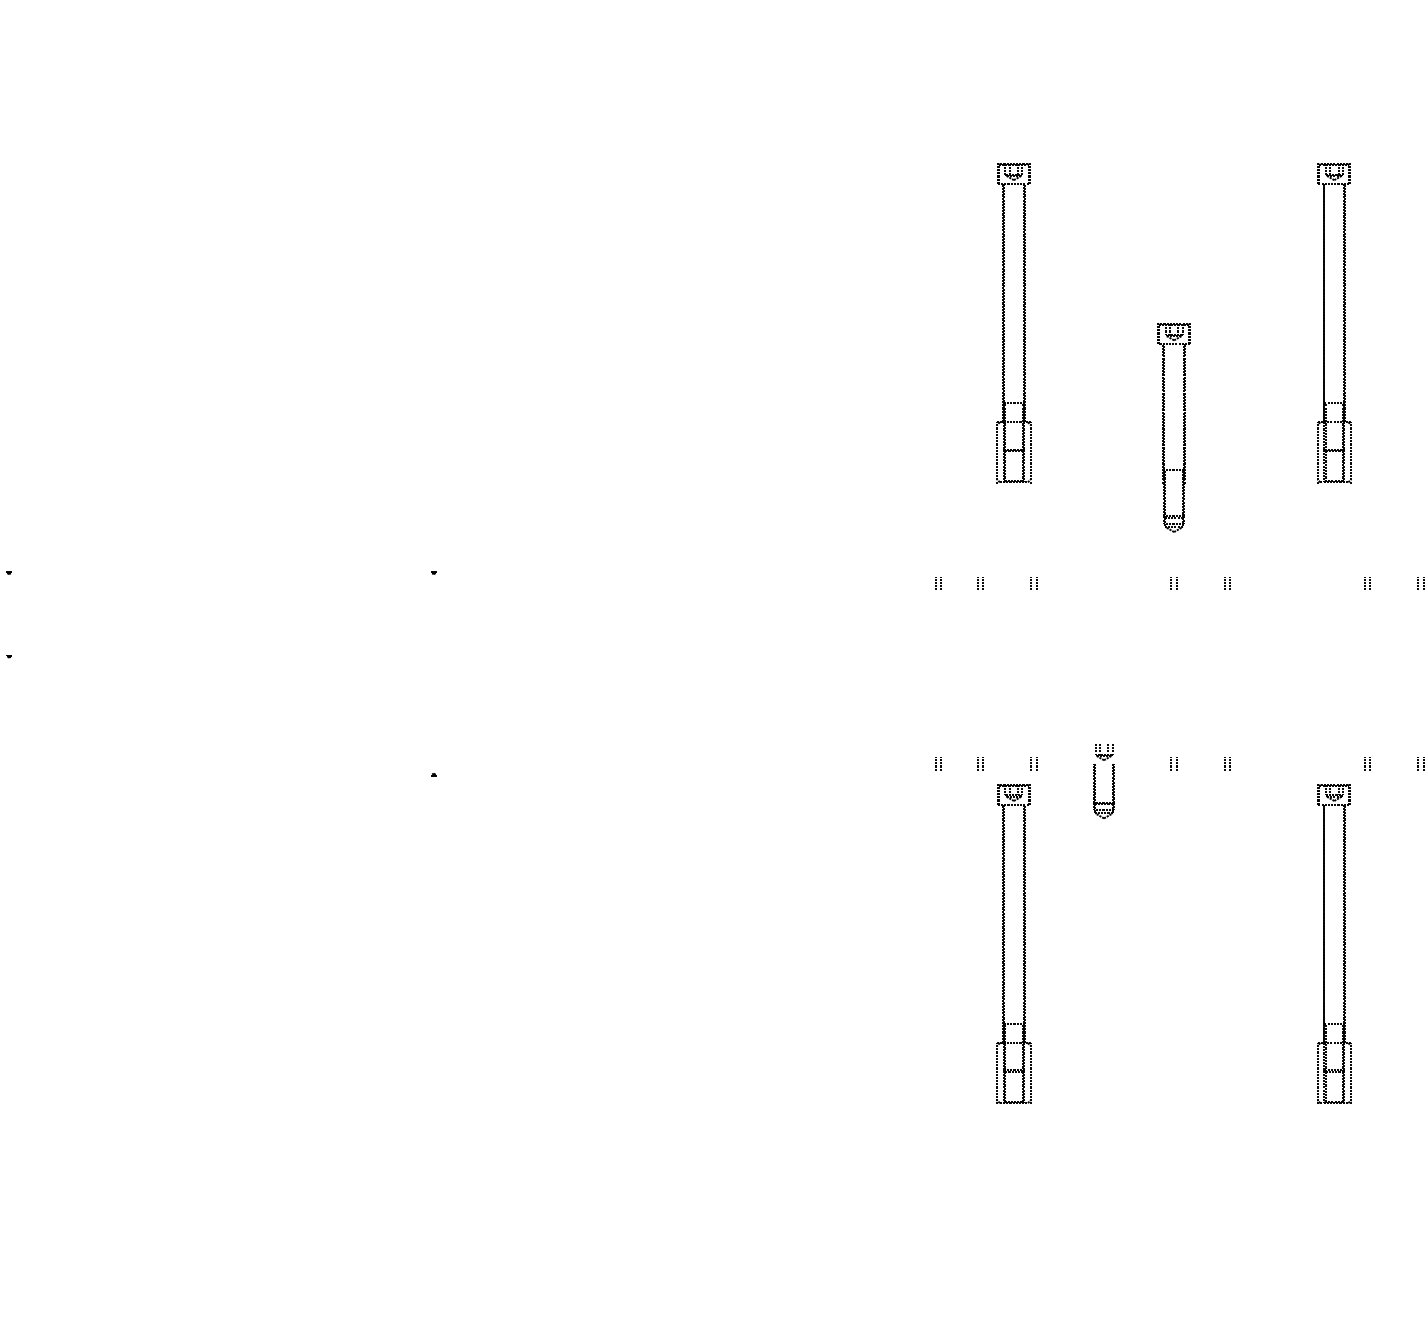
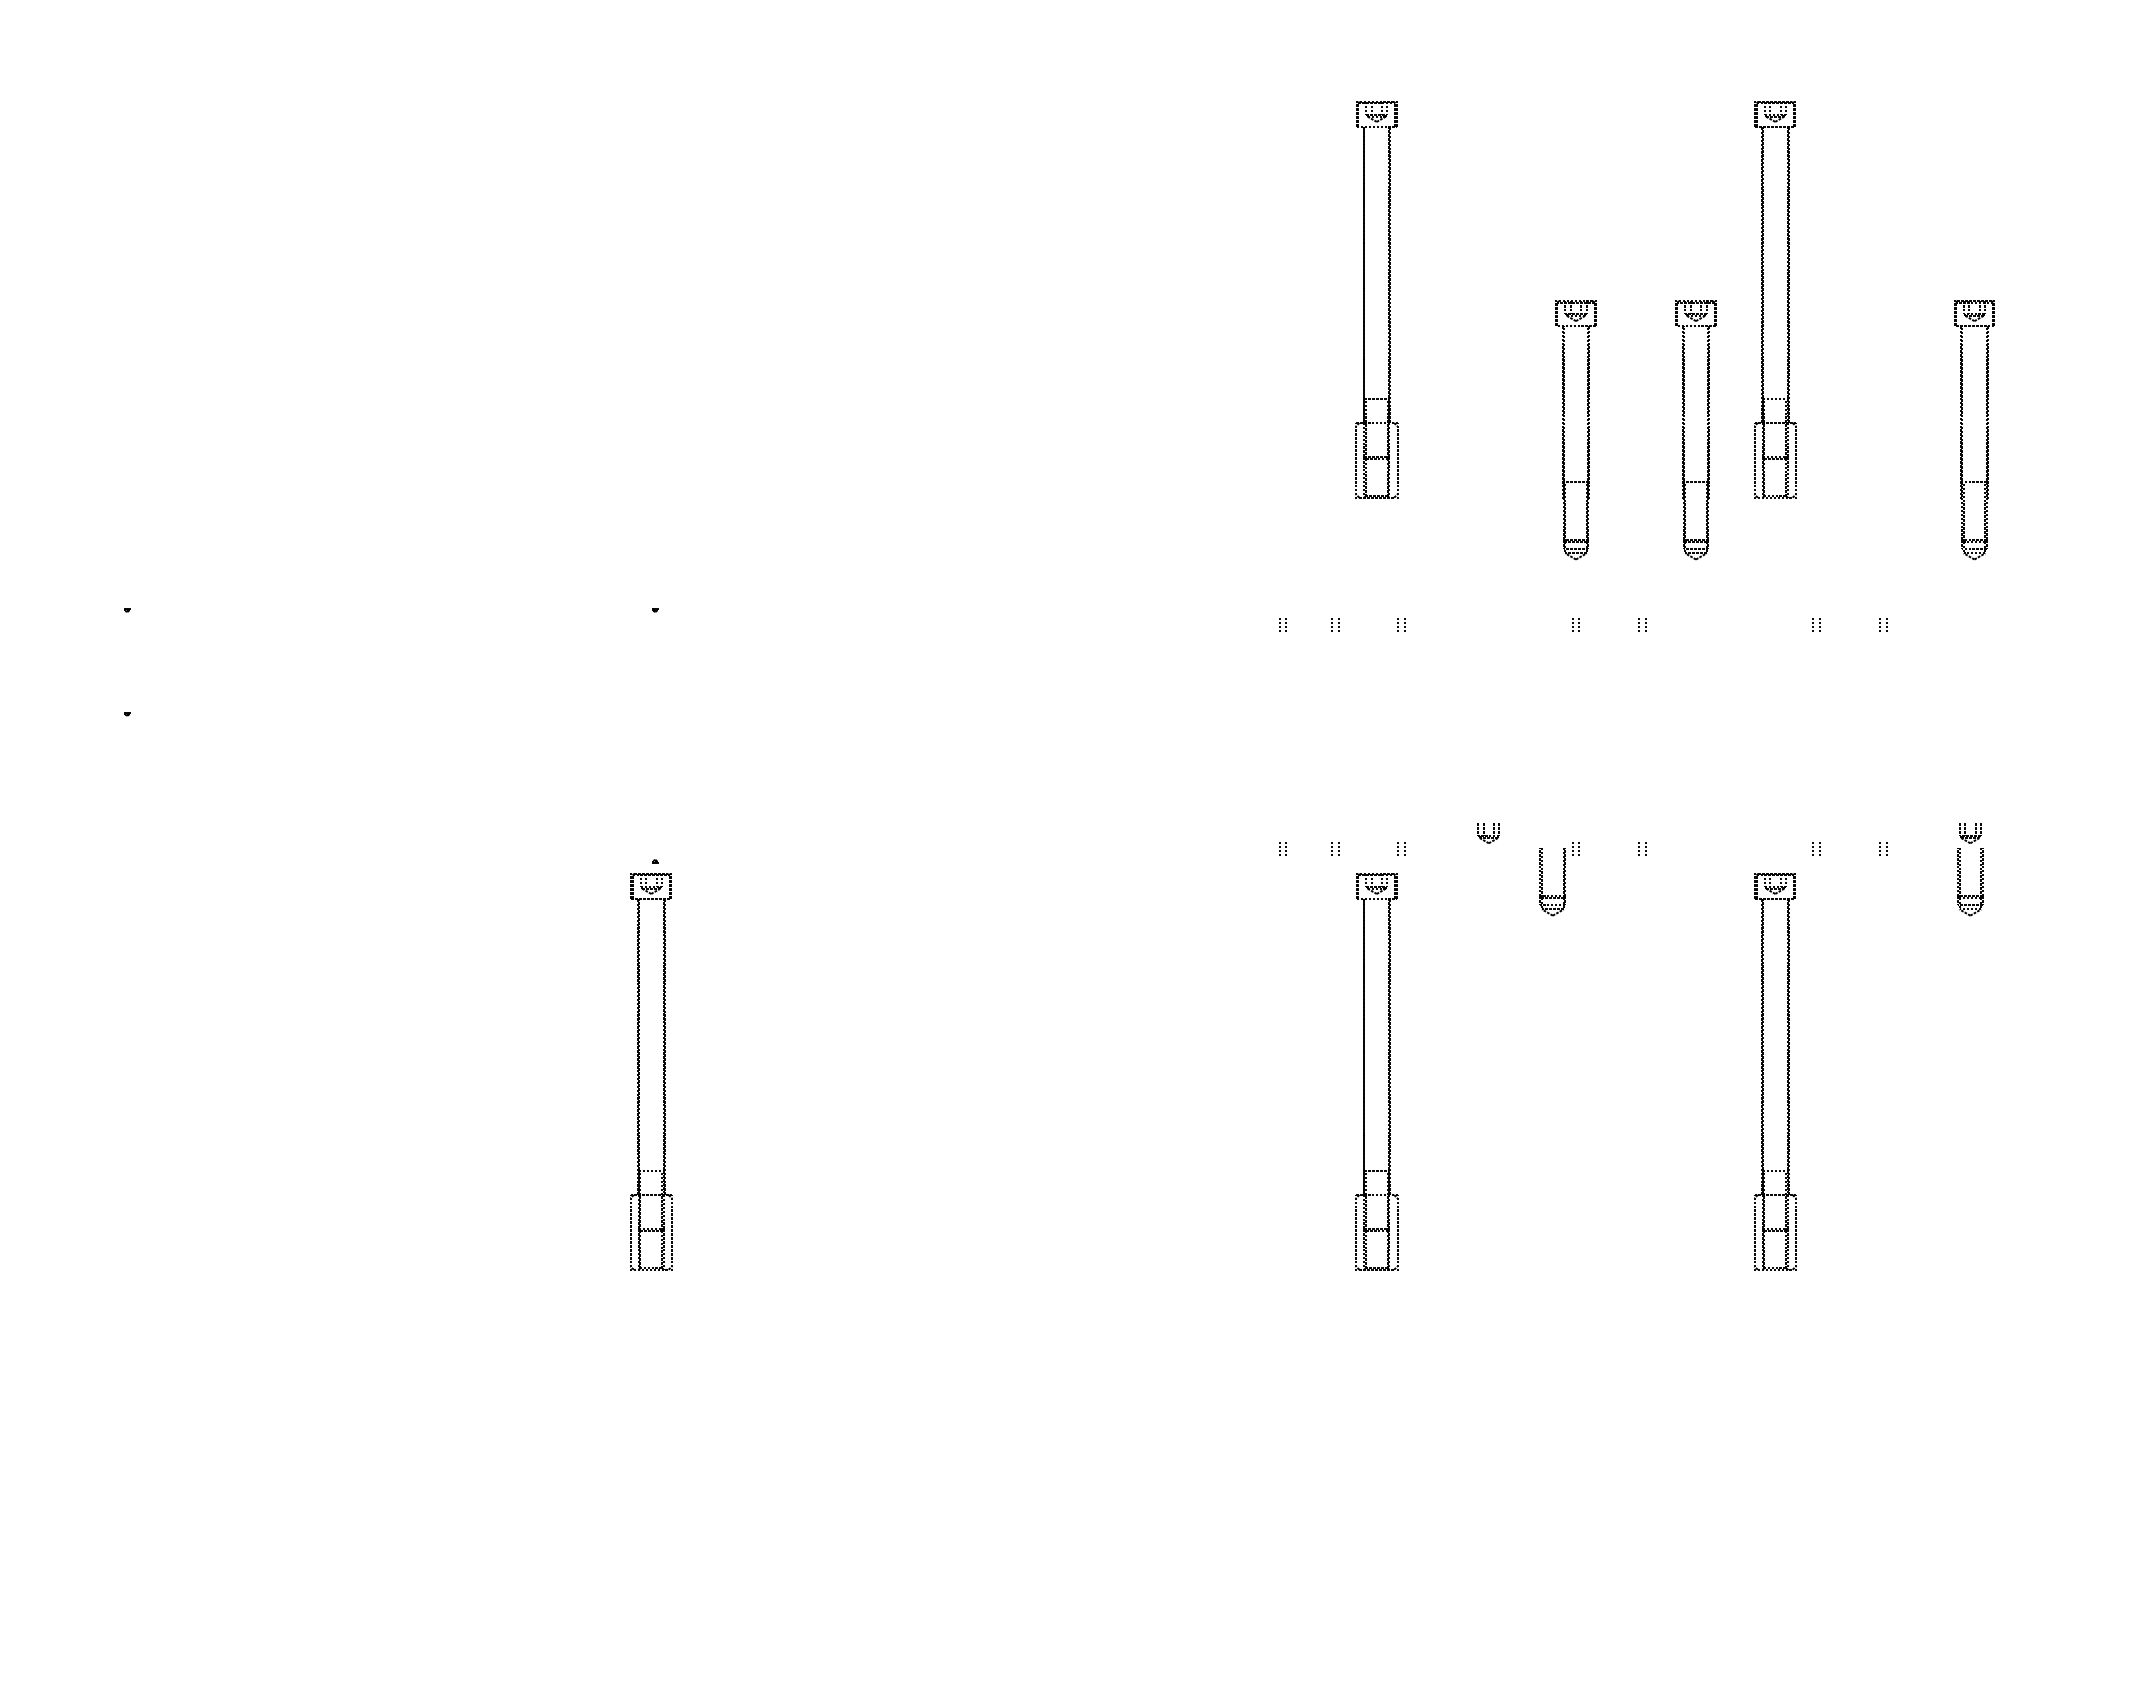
part: (1261, 429) -> (1684, 431), added
part: (1095, 790) -> (1542, 881), moved
part: (421, 942) -> (639, 1070), added

